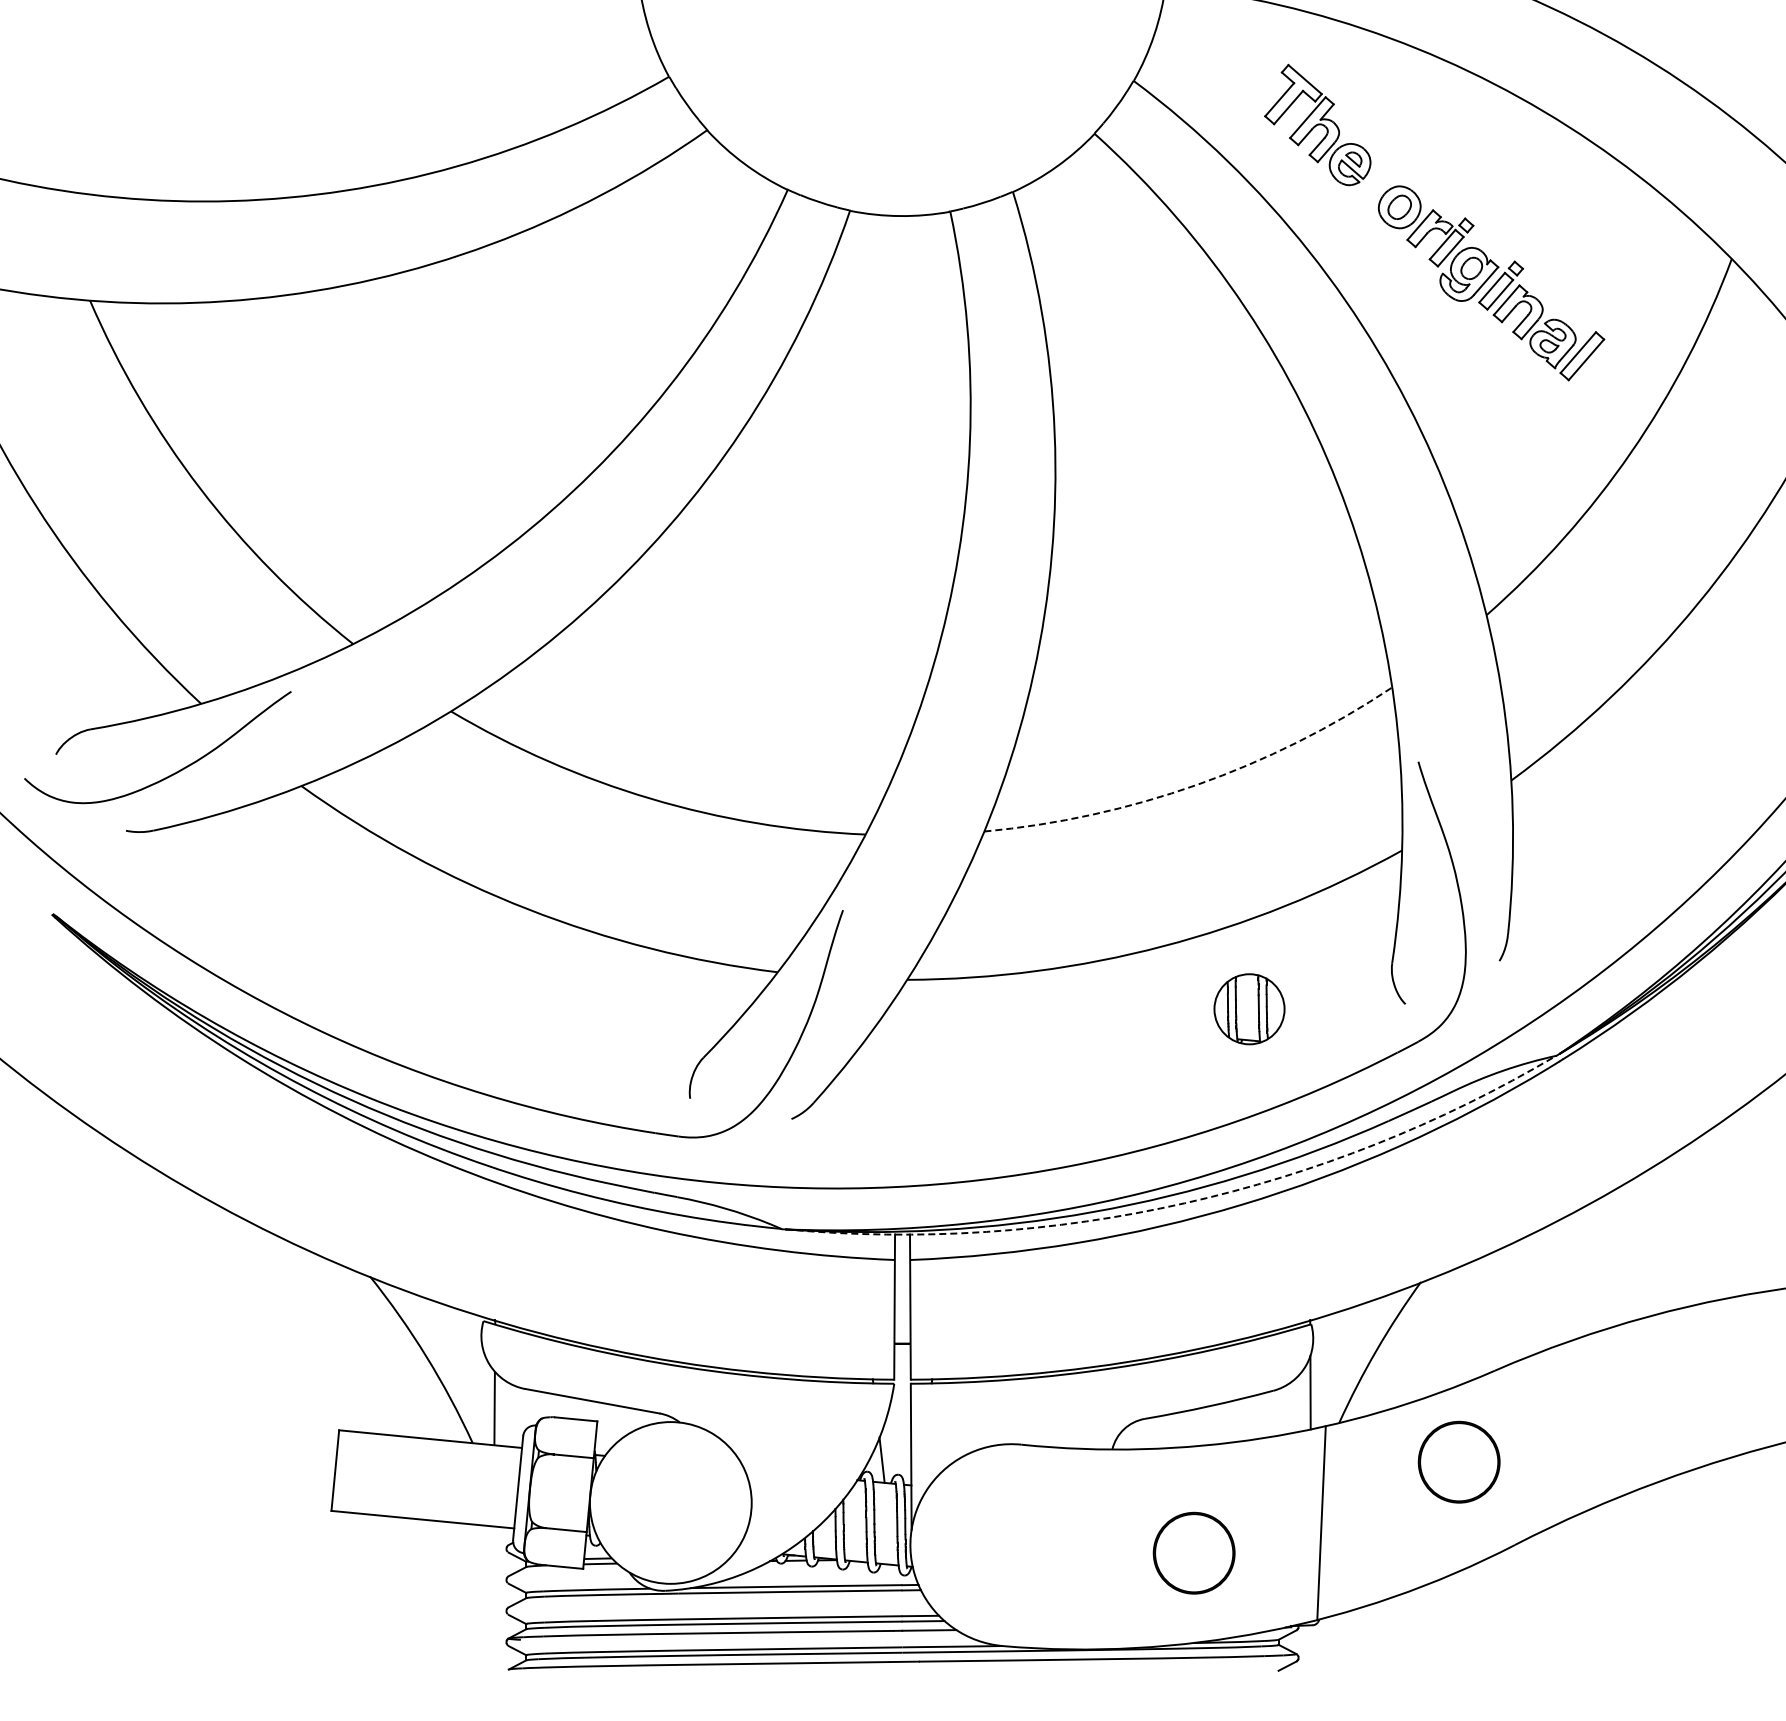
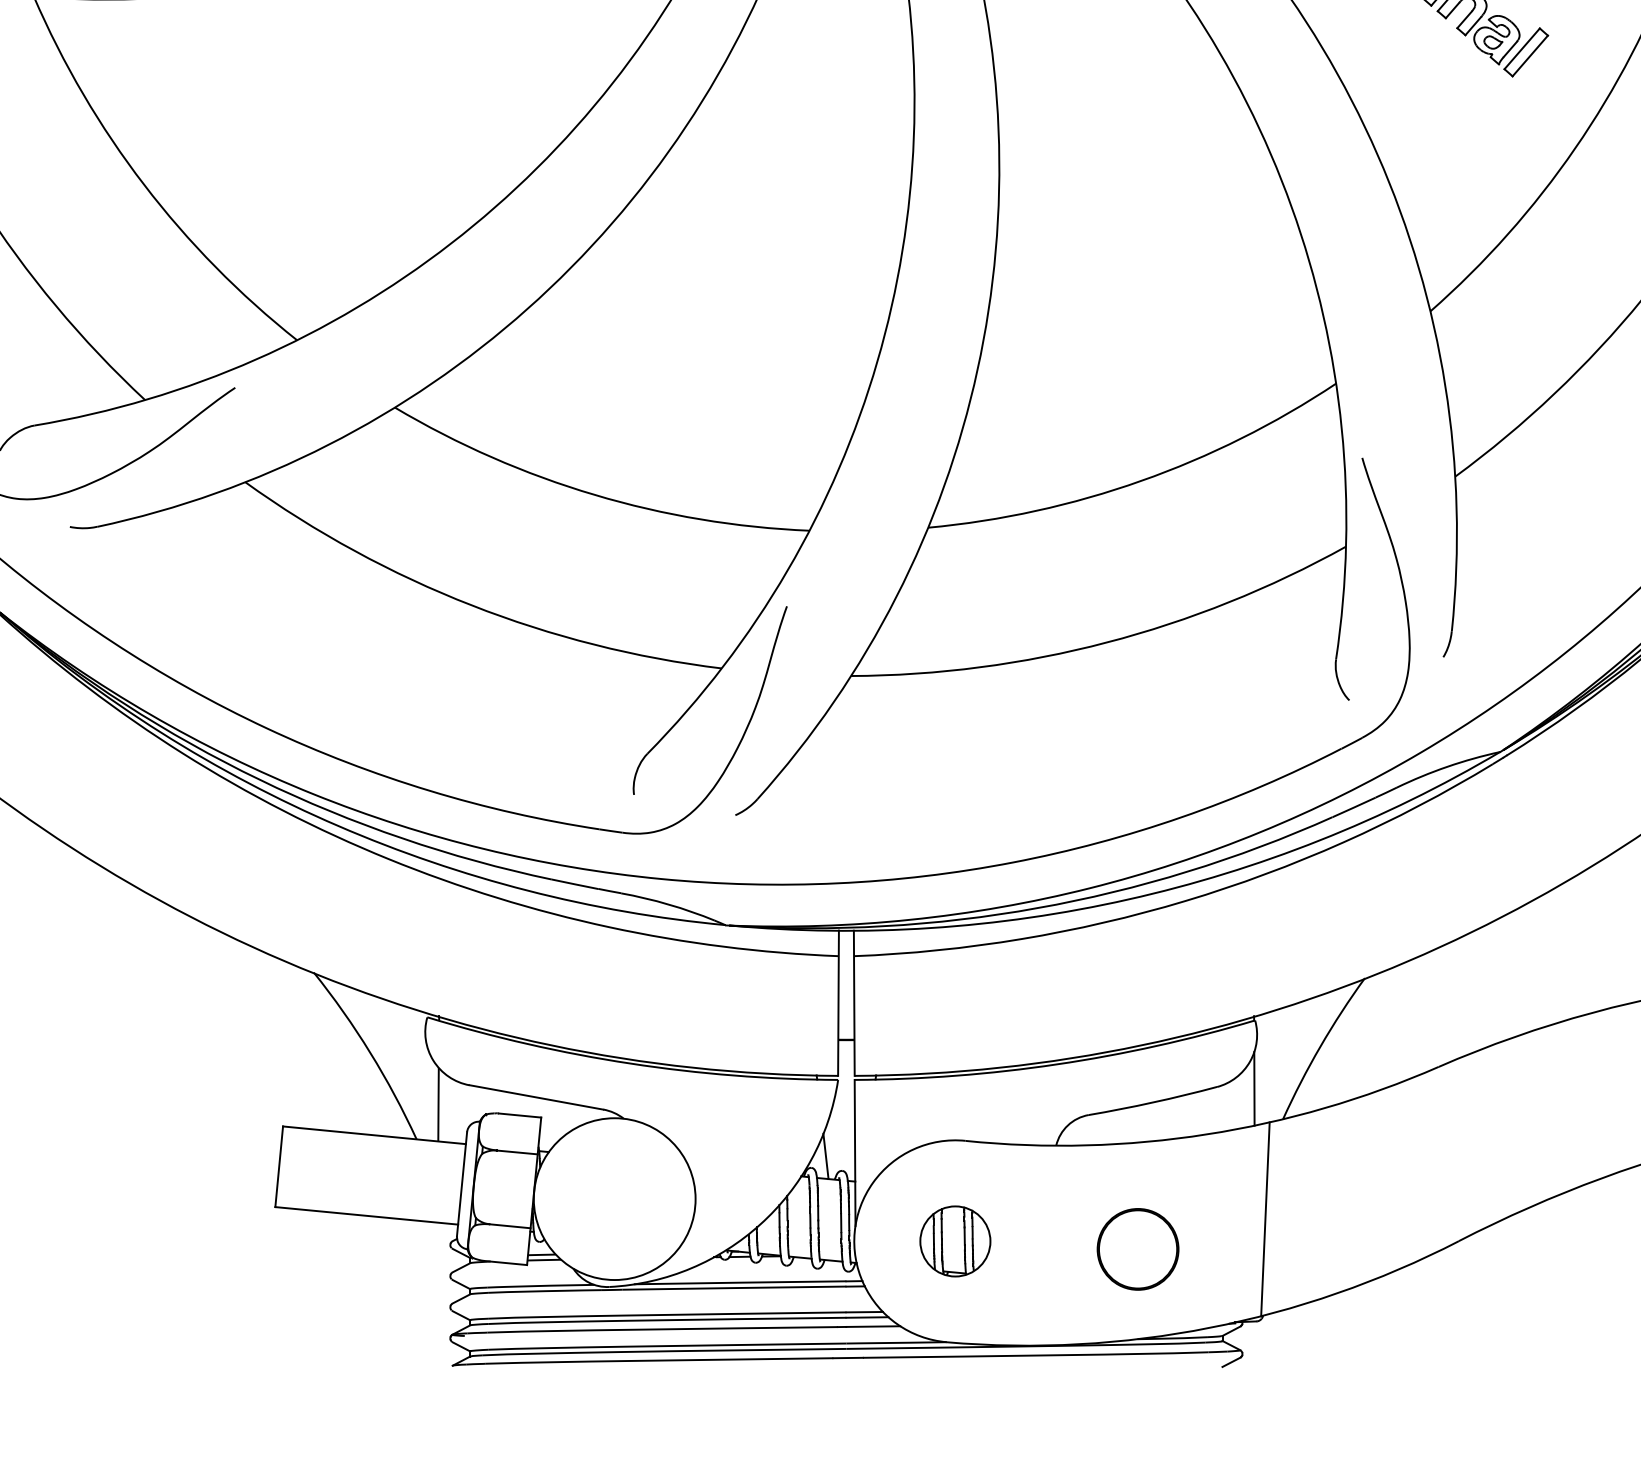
arc: (1197, 784) -> (1141, 480), dashed -> solid
part: (1249, 1009) -> (955, 1241), moved
arc: (1184, 1203) -> (1128, 899), dashed -> solid
part: (1458, 1461) -> (1402, 1157), removed

